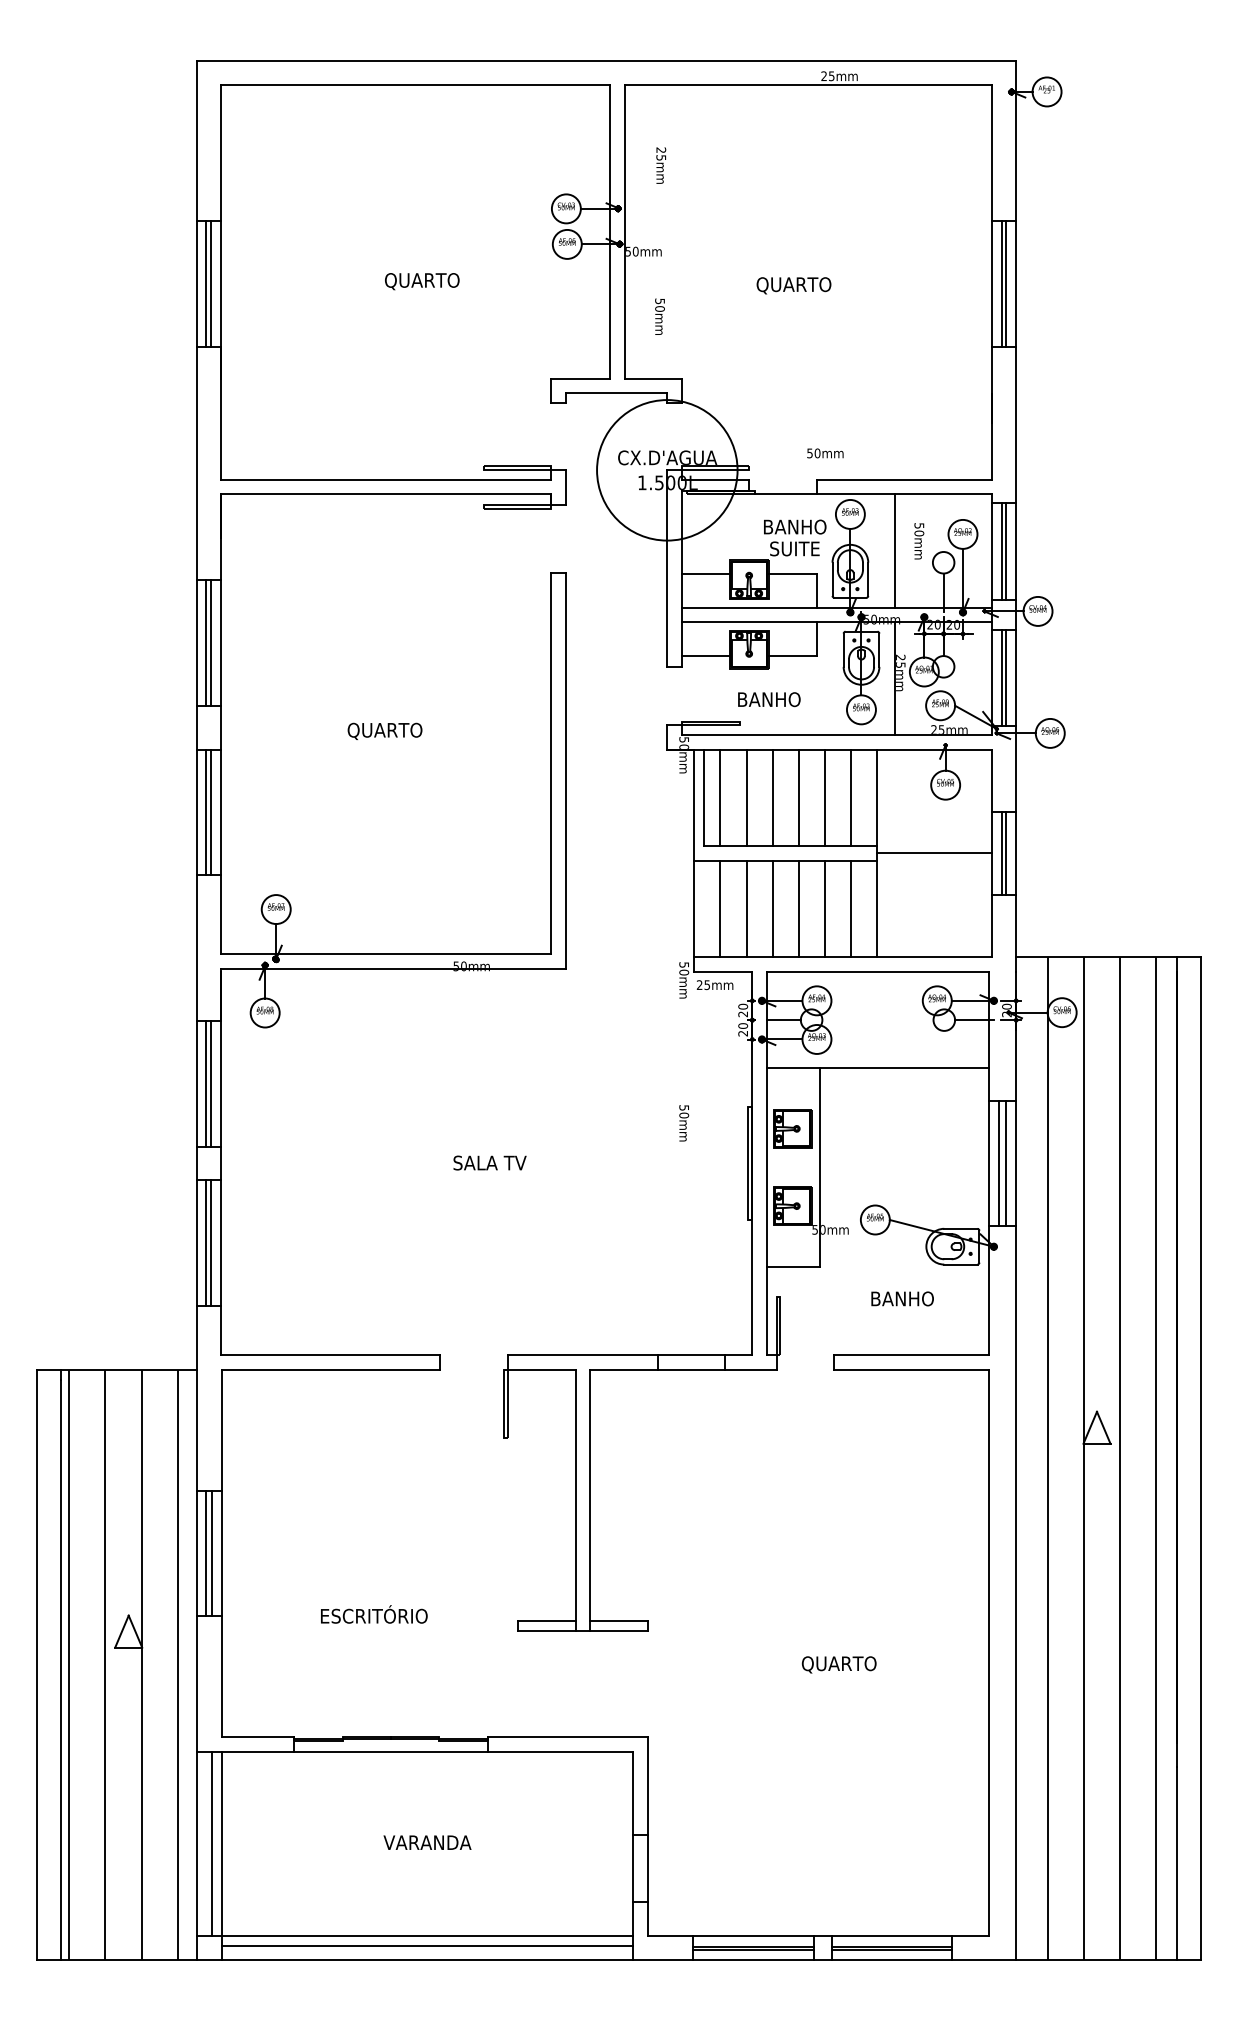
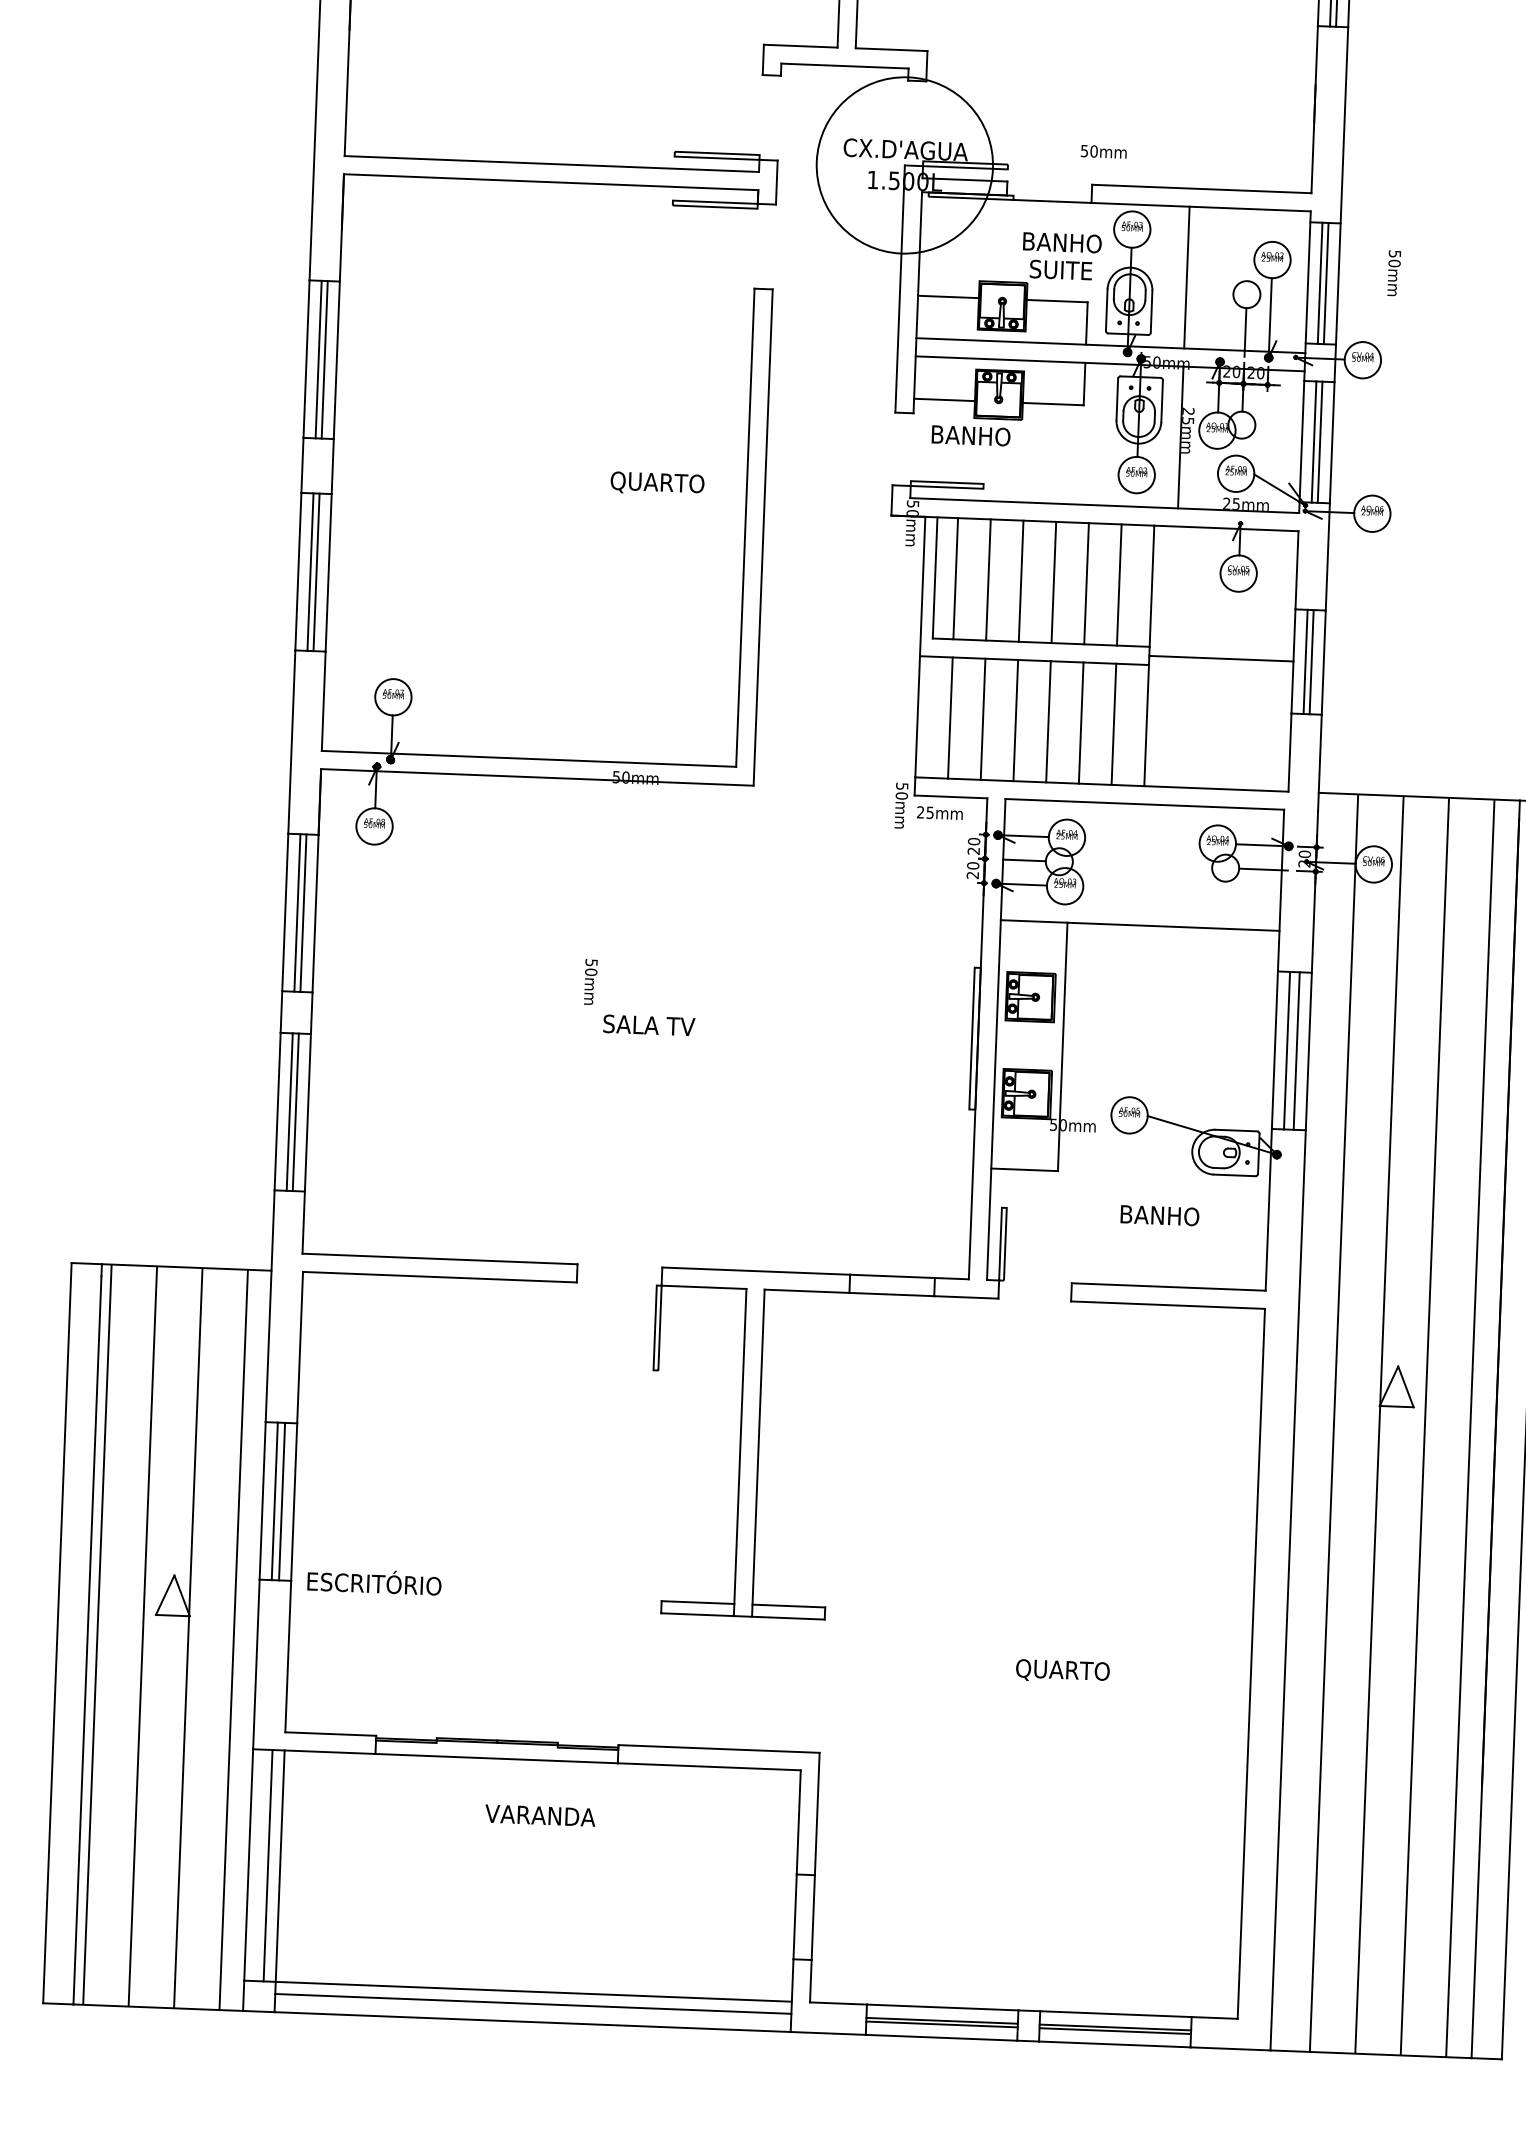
text: (919, 541) -> (1394, 273), moved
text: (769, 699) -> (971, 435), moved
text: (384, 730) -> (656, 482), moved
text: (684, 1123) -> (591, 982), moved
text: (374, 1614) -> (374, 1581), moved
text: (427, 1842) -> (540, 1815), moved

